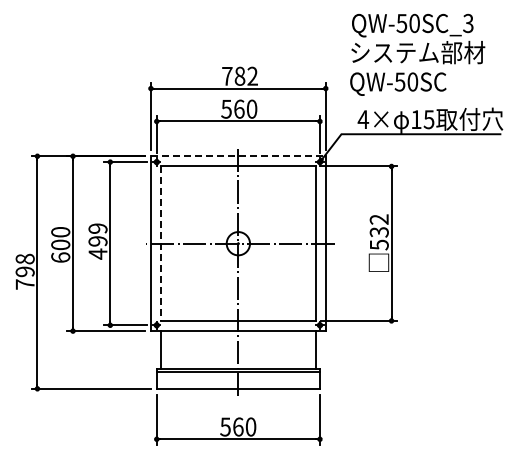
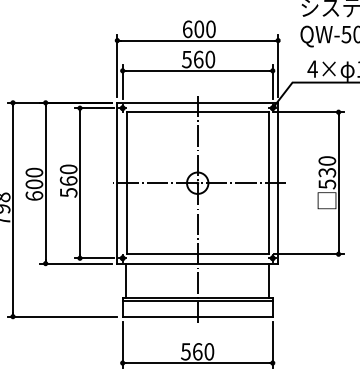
text: (239, 75) -> (198, 28), 782 -> 600
line: (238, 156) -> (197, 103), dashed -> solid
text: (378, 219) -> (326, 160), 532 -> 530
text: (97, 241) -> (68, 181), 499 -> 560
line: (161, 244) -> (127, 183), dashed -> solid

